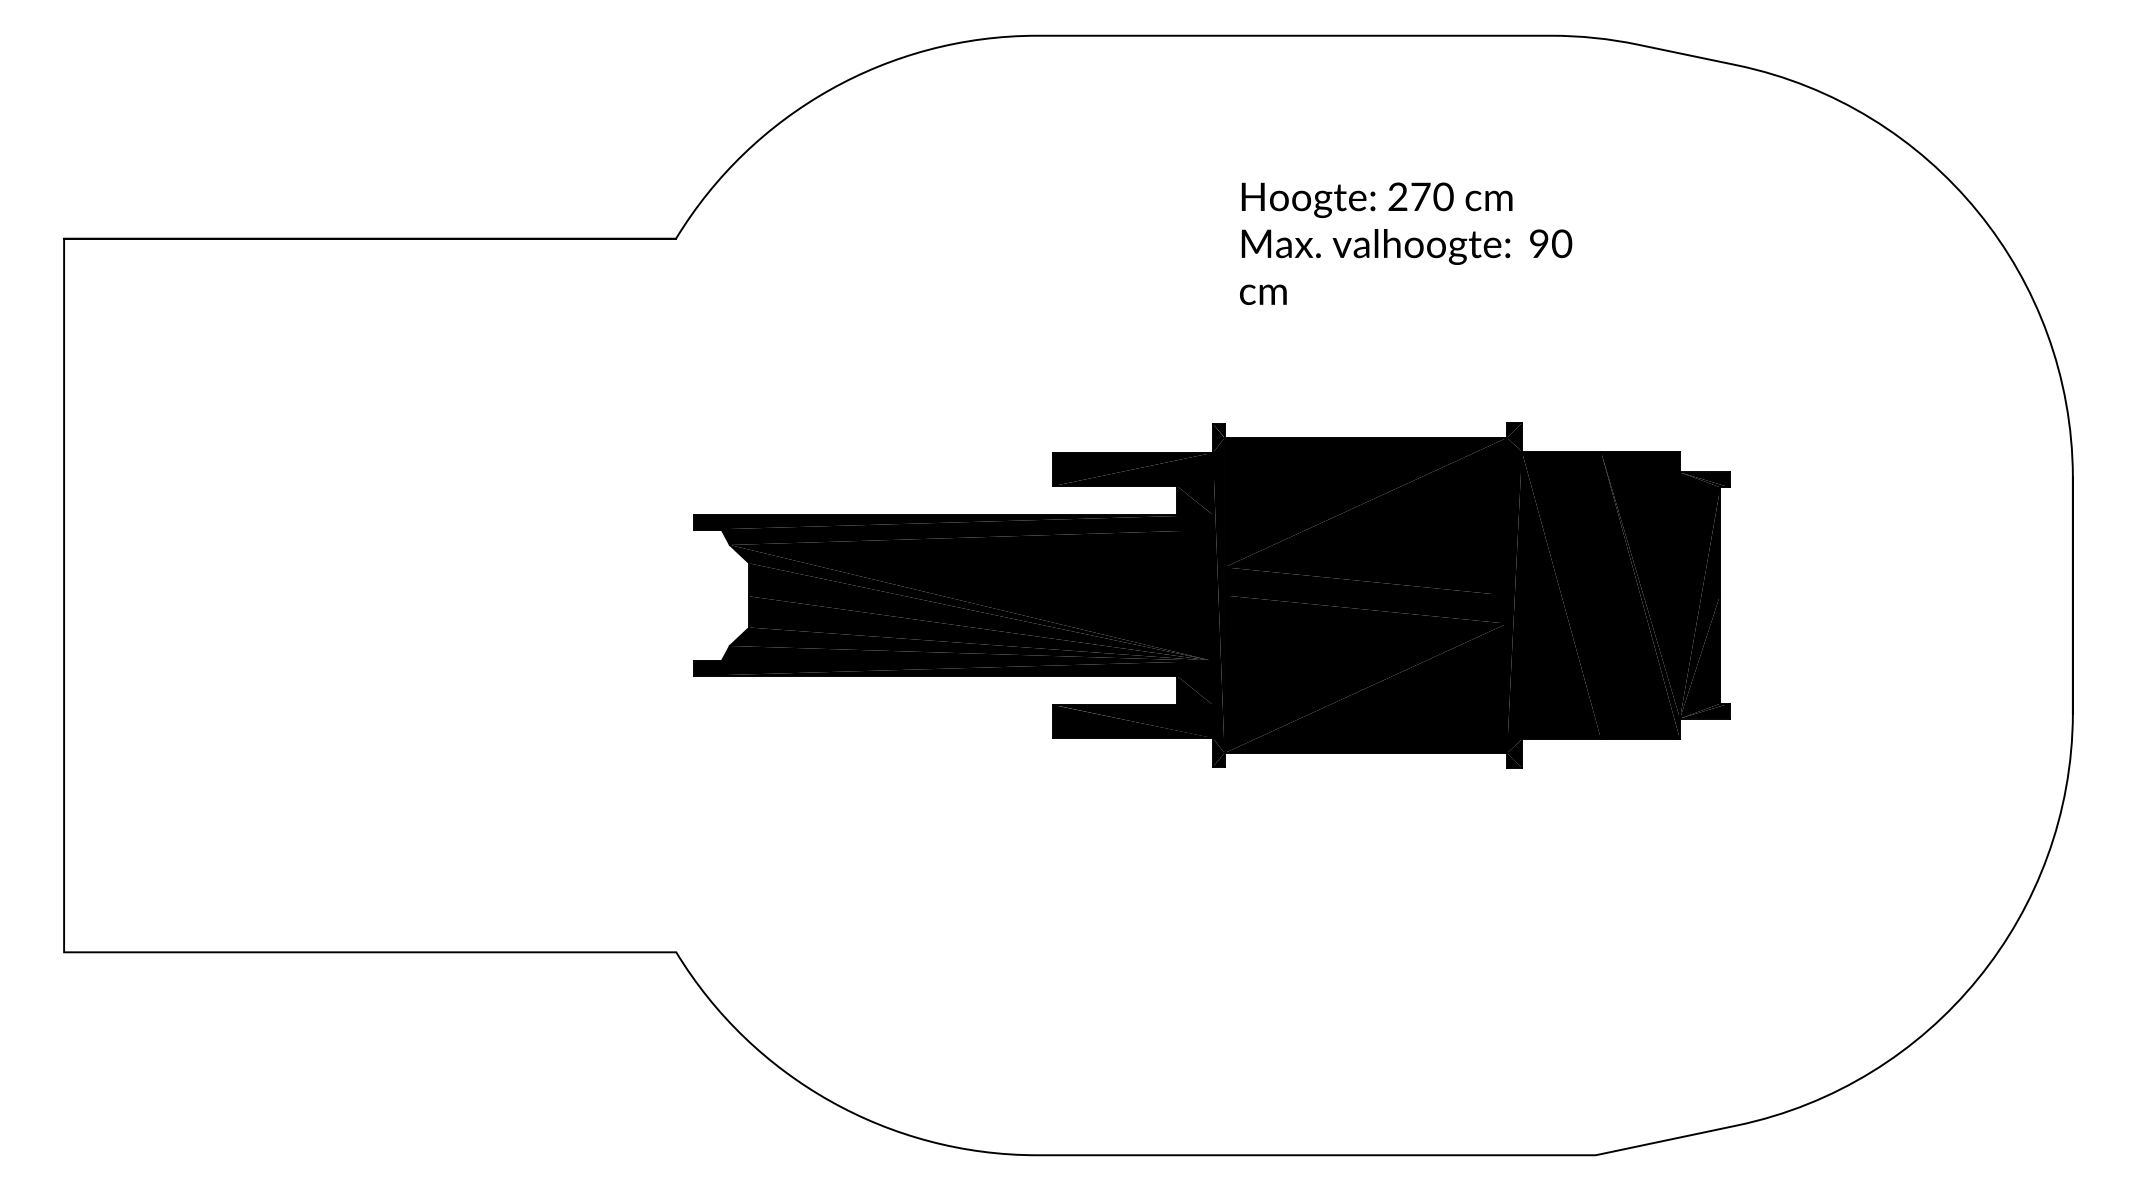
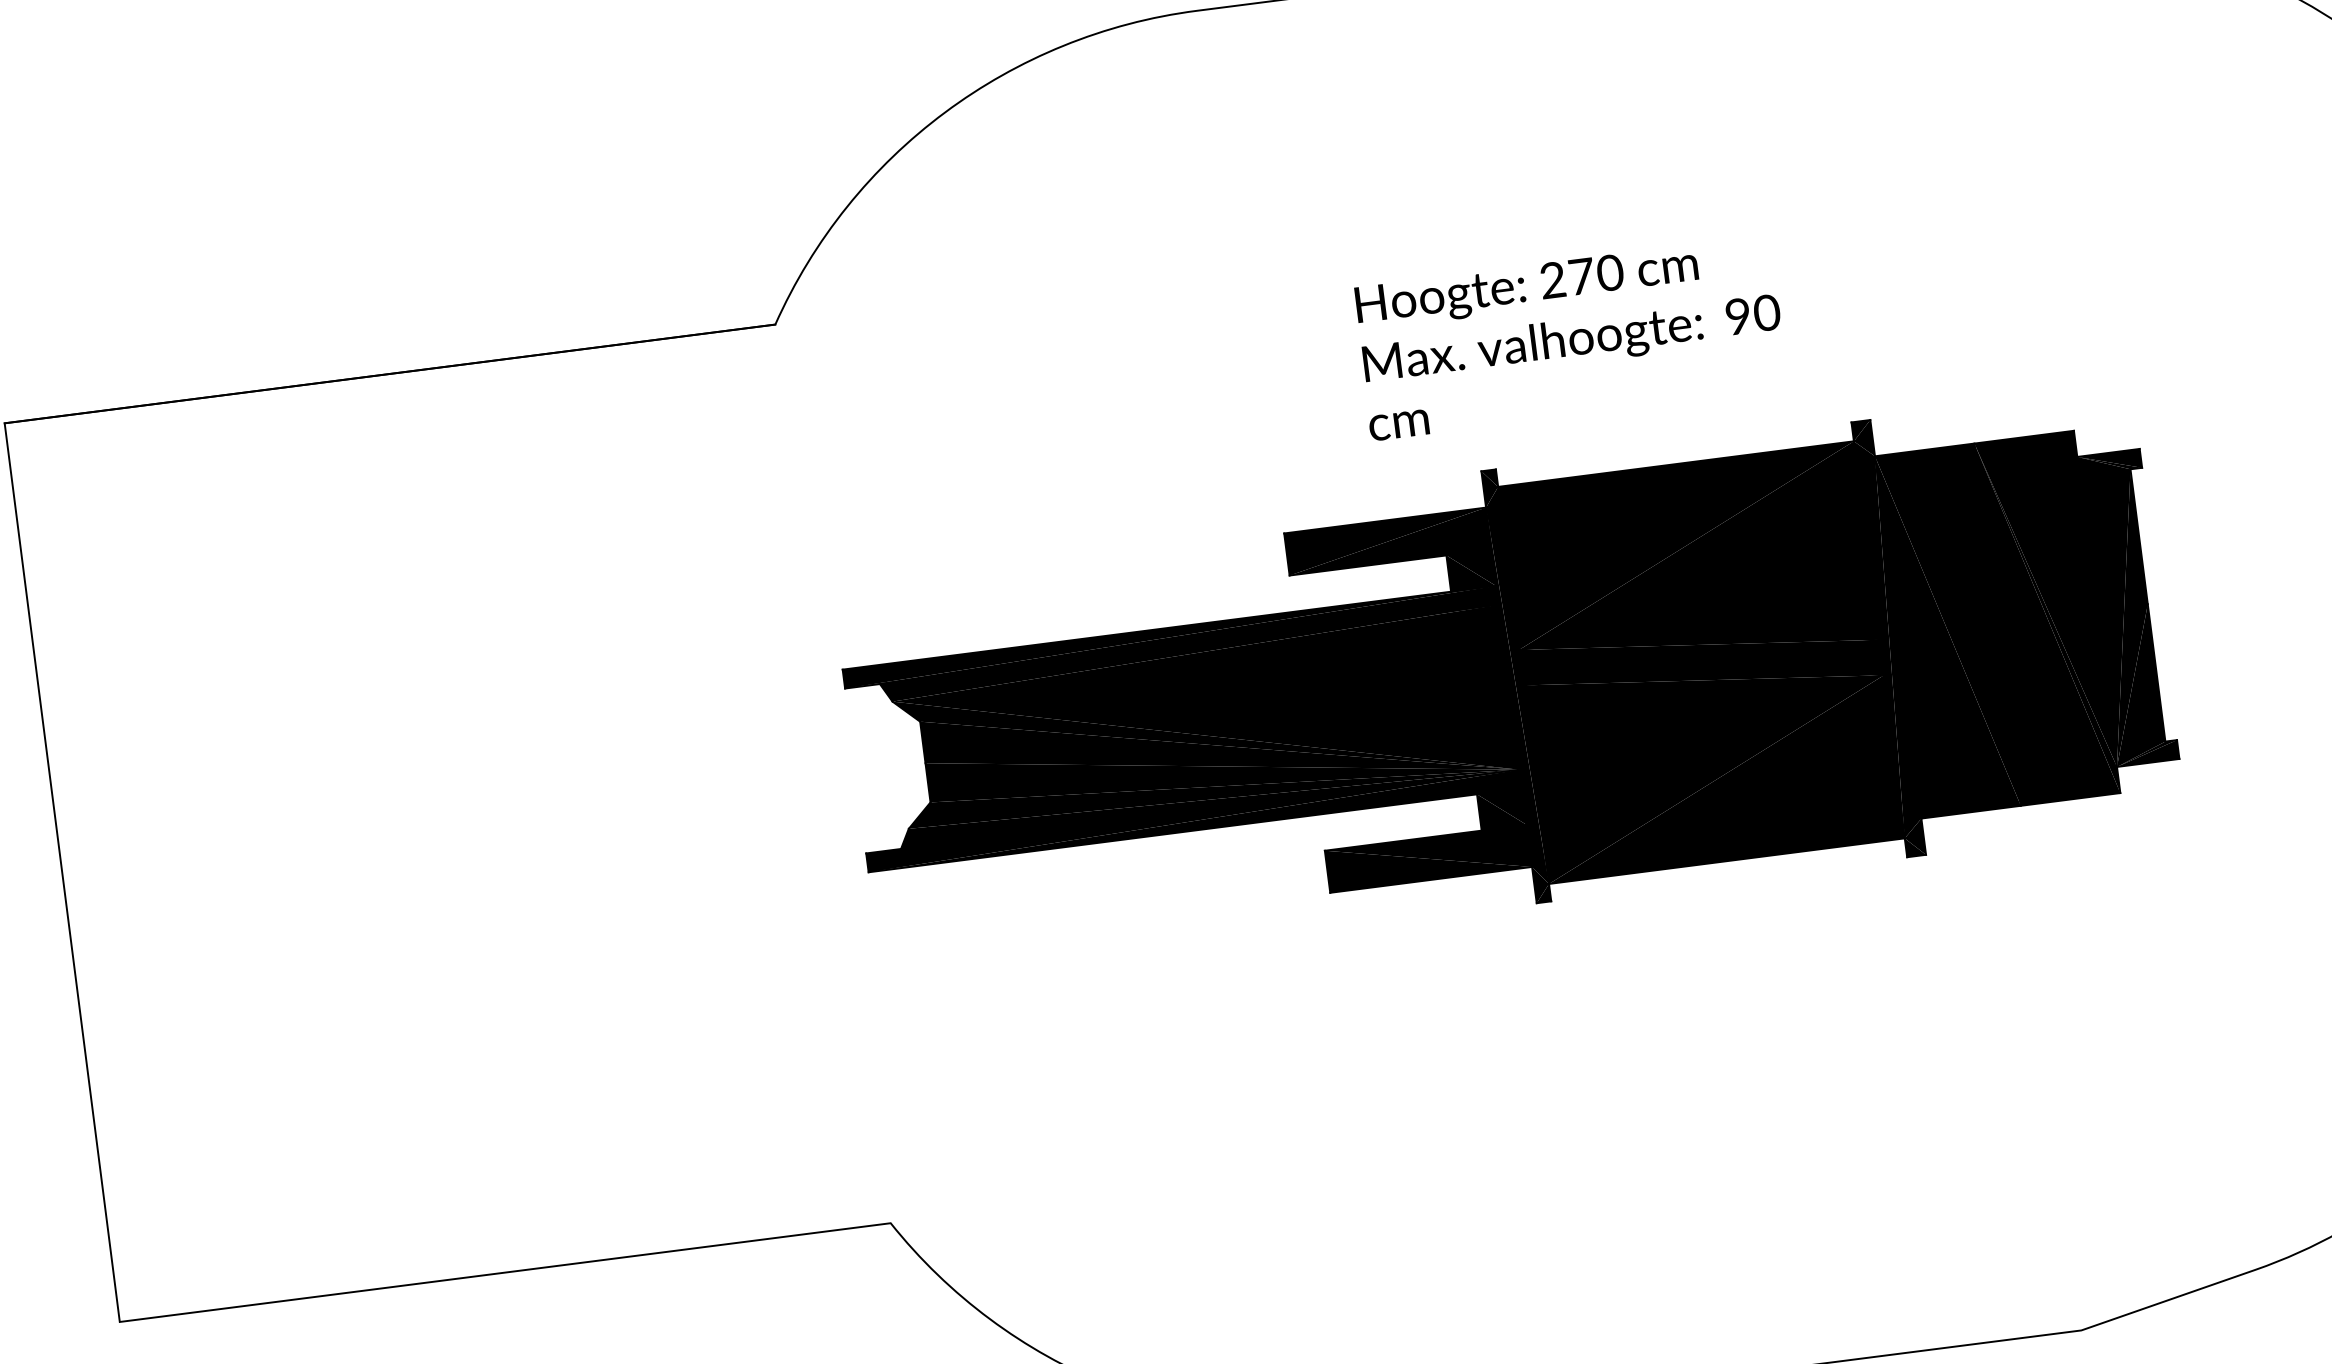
text: (1406, 243) -> (1571, 337), moved

